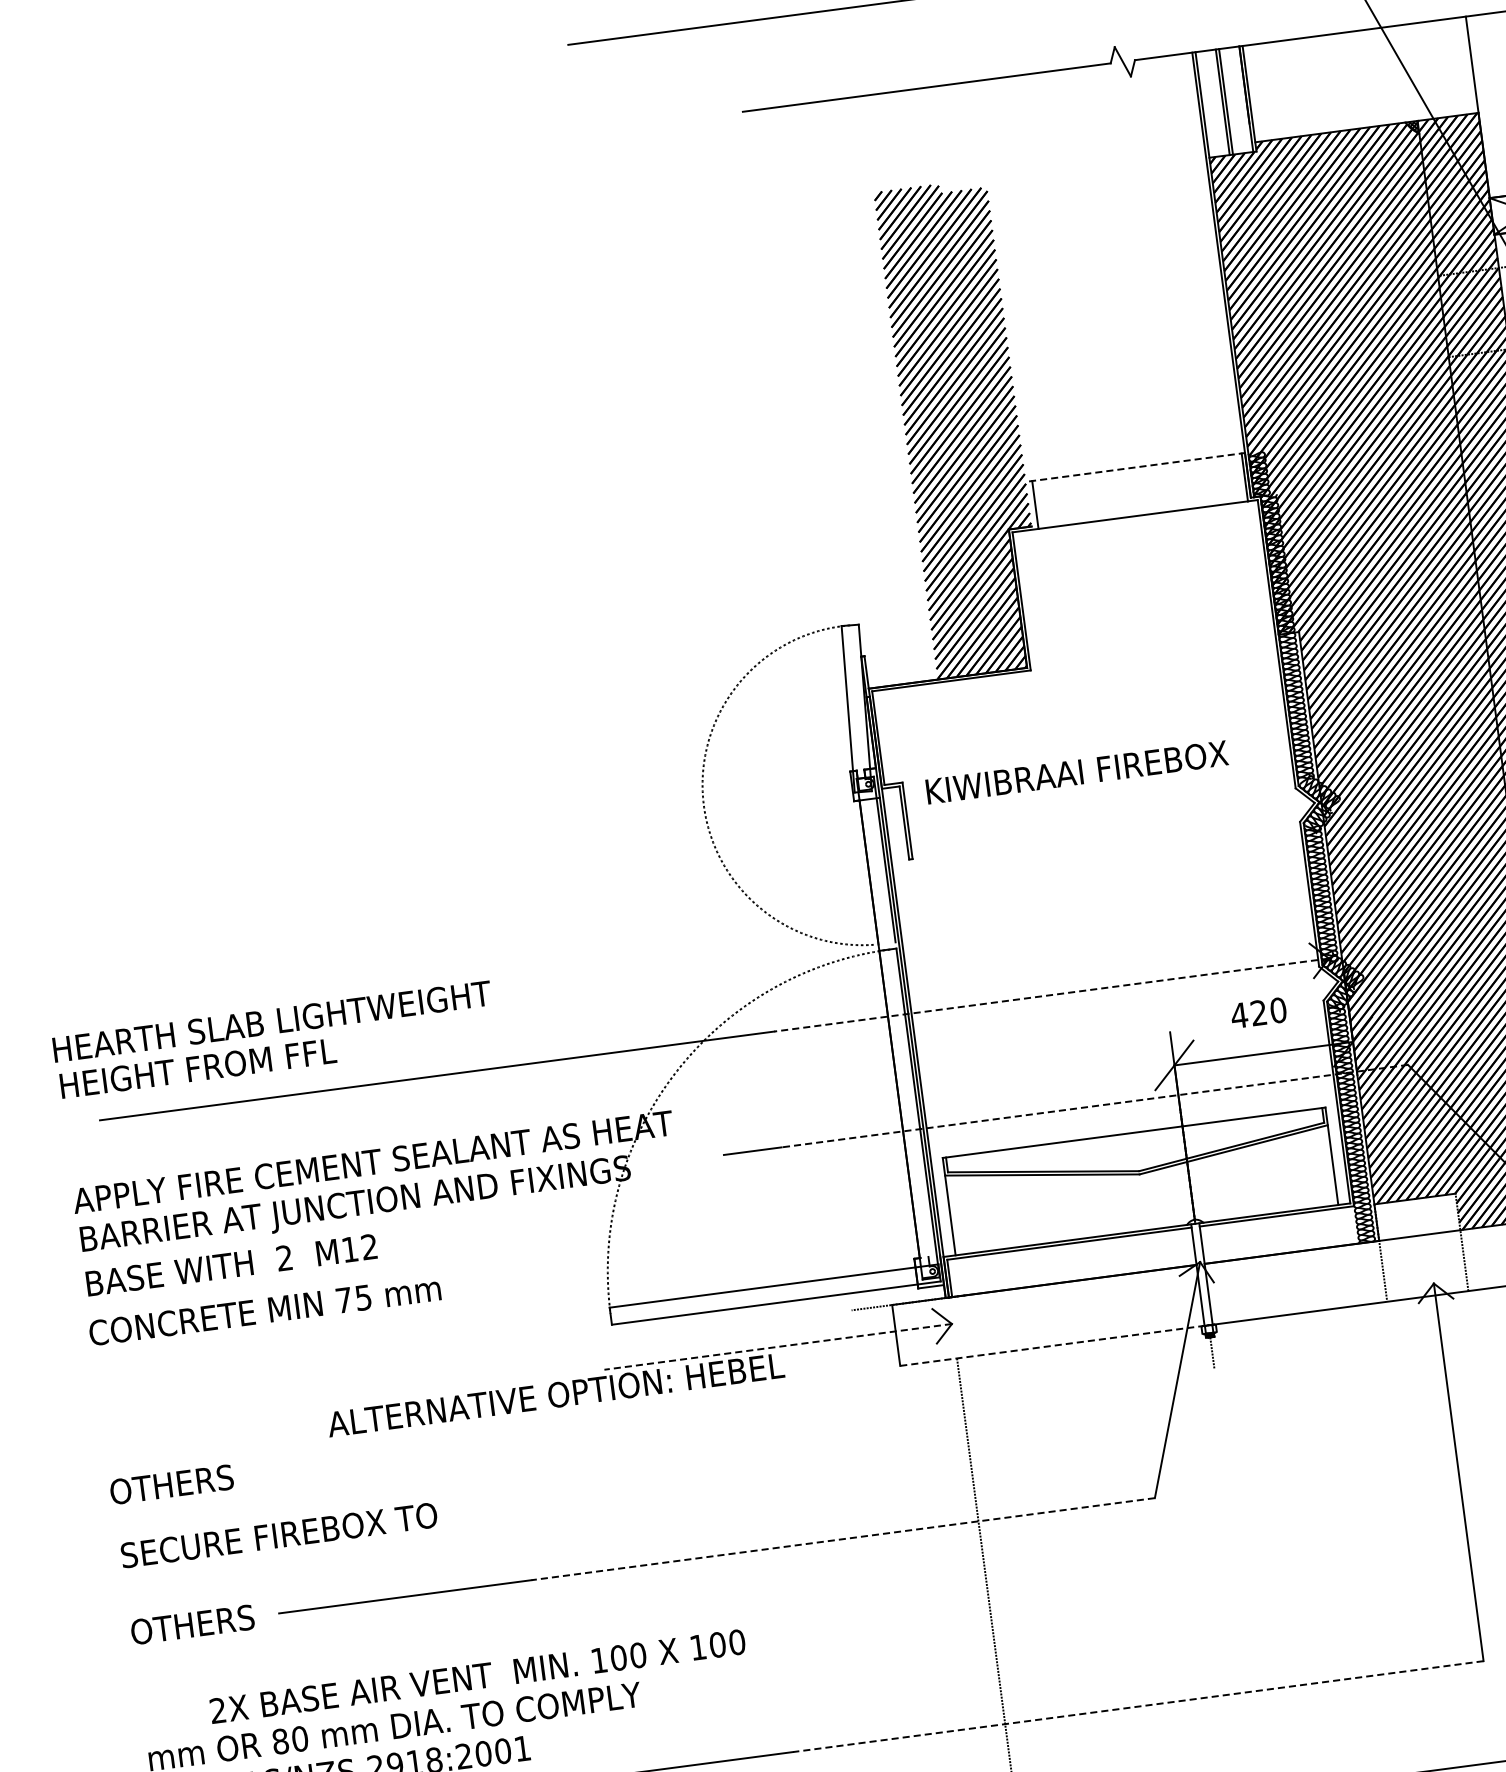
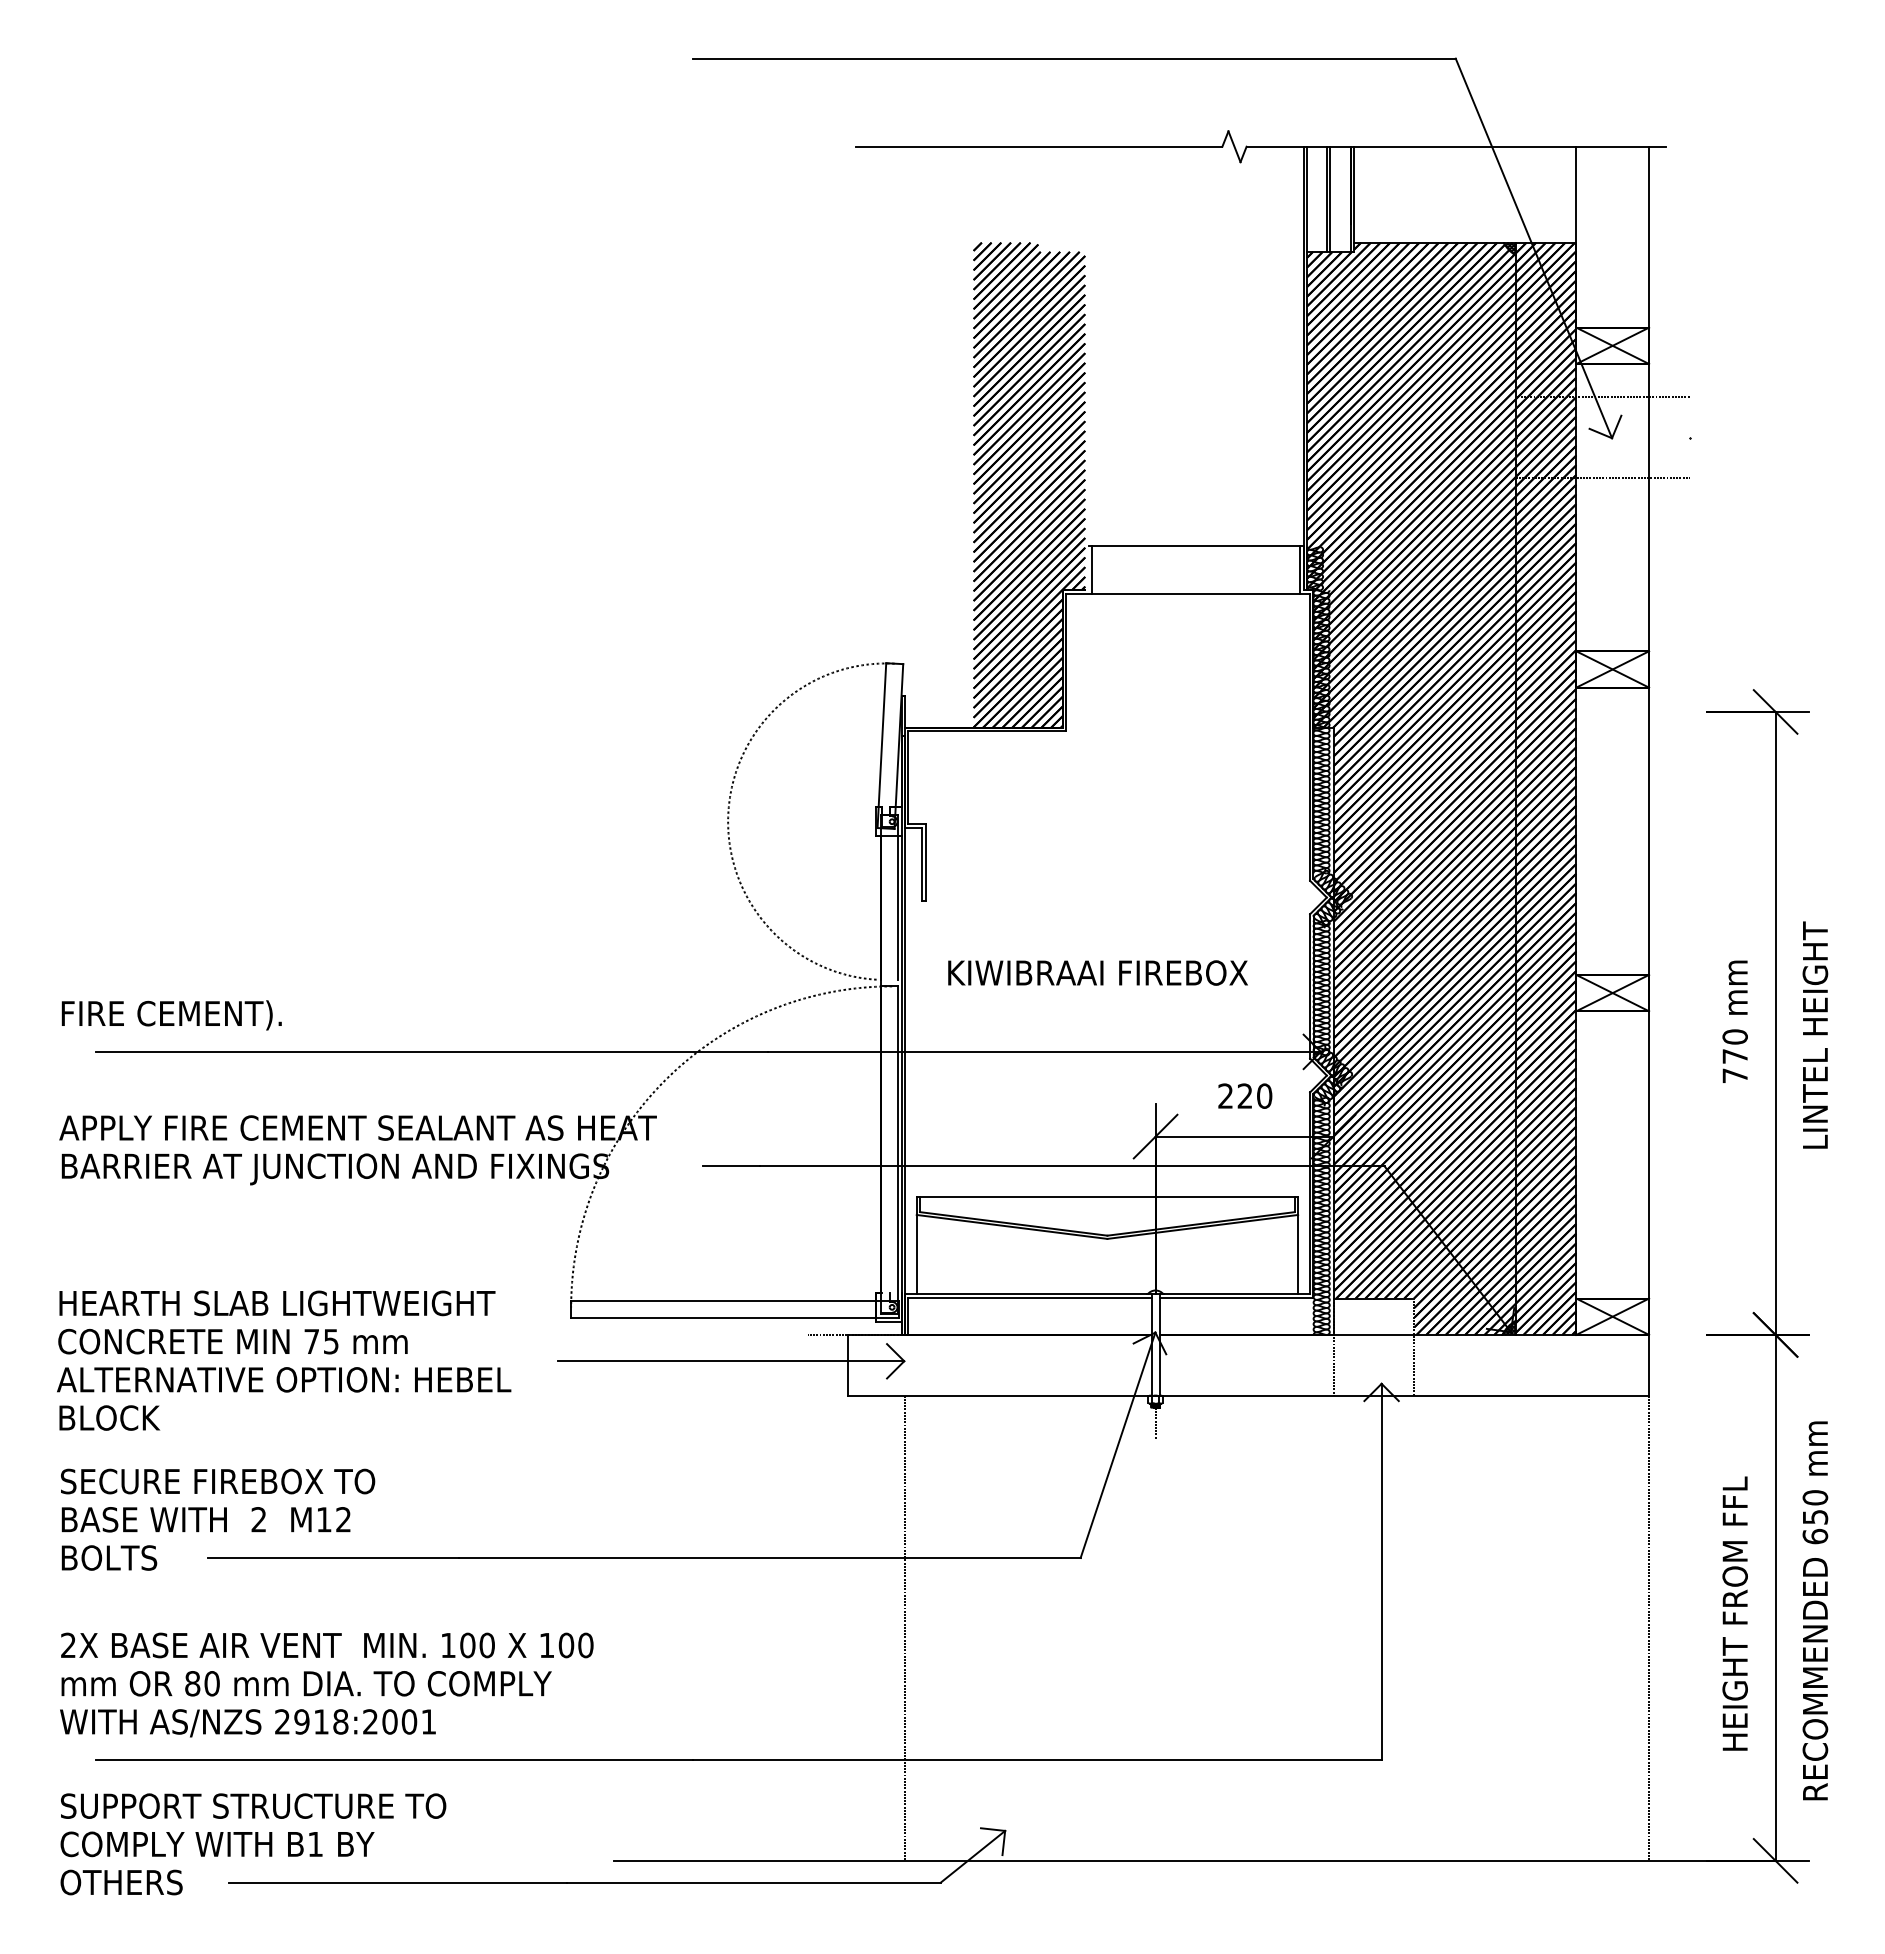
line: (1137, 466) -> (1196, 545), dashed -> solid
text: (1076, 771) -> (1097, 972), moved
line: (1050, 994) -> (1043, 1051), dashed -> solid
text: (1239, 1014) -> (1225, 1095), 420 -> 220
text: (272, 1021) -> (277, 1303), moved
text: (200, 1070) -> (200, 1015), HEIGHT FROM FFL -> FIRE CEMENT).
line: (1093, 1106) -> (1071, 1166), dashed -> solid
text: (230, 1265) -> (205, 1519), moved
text: (264, 1310) -> (232, 1341), moved
line: (1052, 1345) -> (999, 1395), dashed -> solid
line: (777, 1347) -> (730, 1361), dashed -> solid
text: (556, 1394) -> (284, 1379), moved
text: (171, 1484) -> (119, 1417), OTHERS -> BLOCK
line: (843, 1539) -> (770, 1558), dashed -> solid
text: (192, 1624) -> (121, 1557), OTHERS -> BOLTS
text: (478, 1676) -> (327, 1645), moved
line: (1138, 1706) -> (1037, 1760), dashed -> solid

